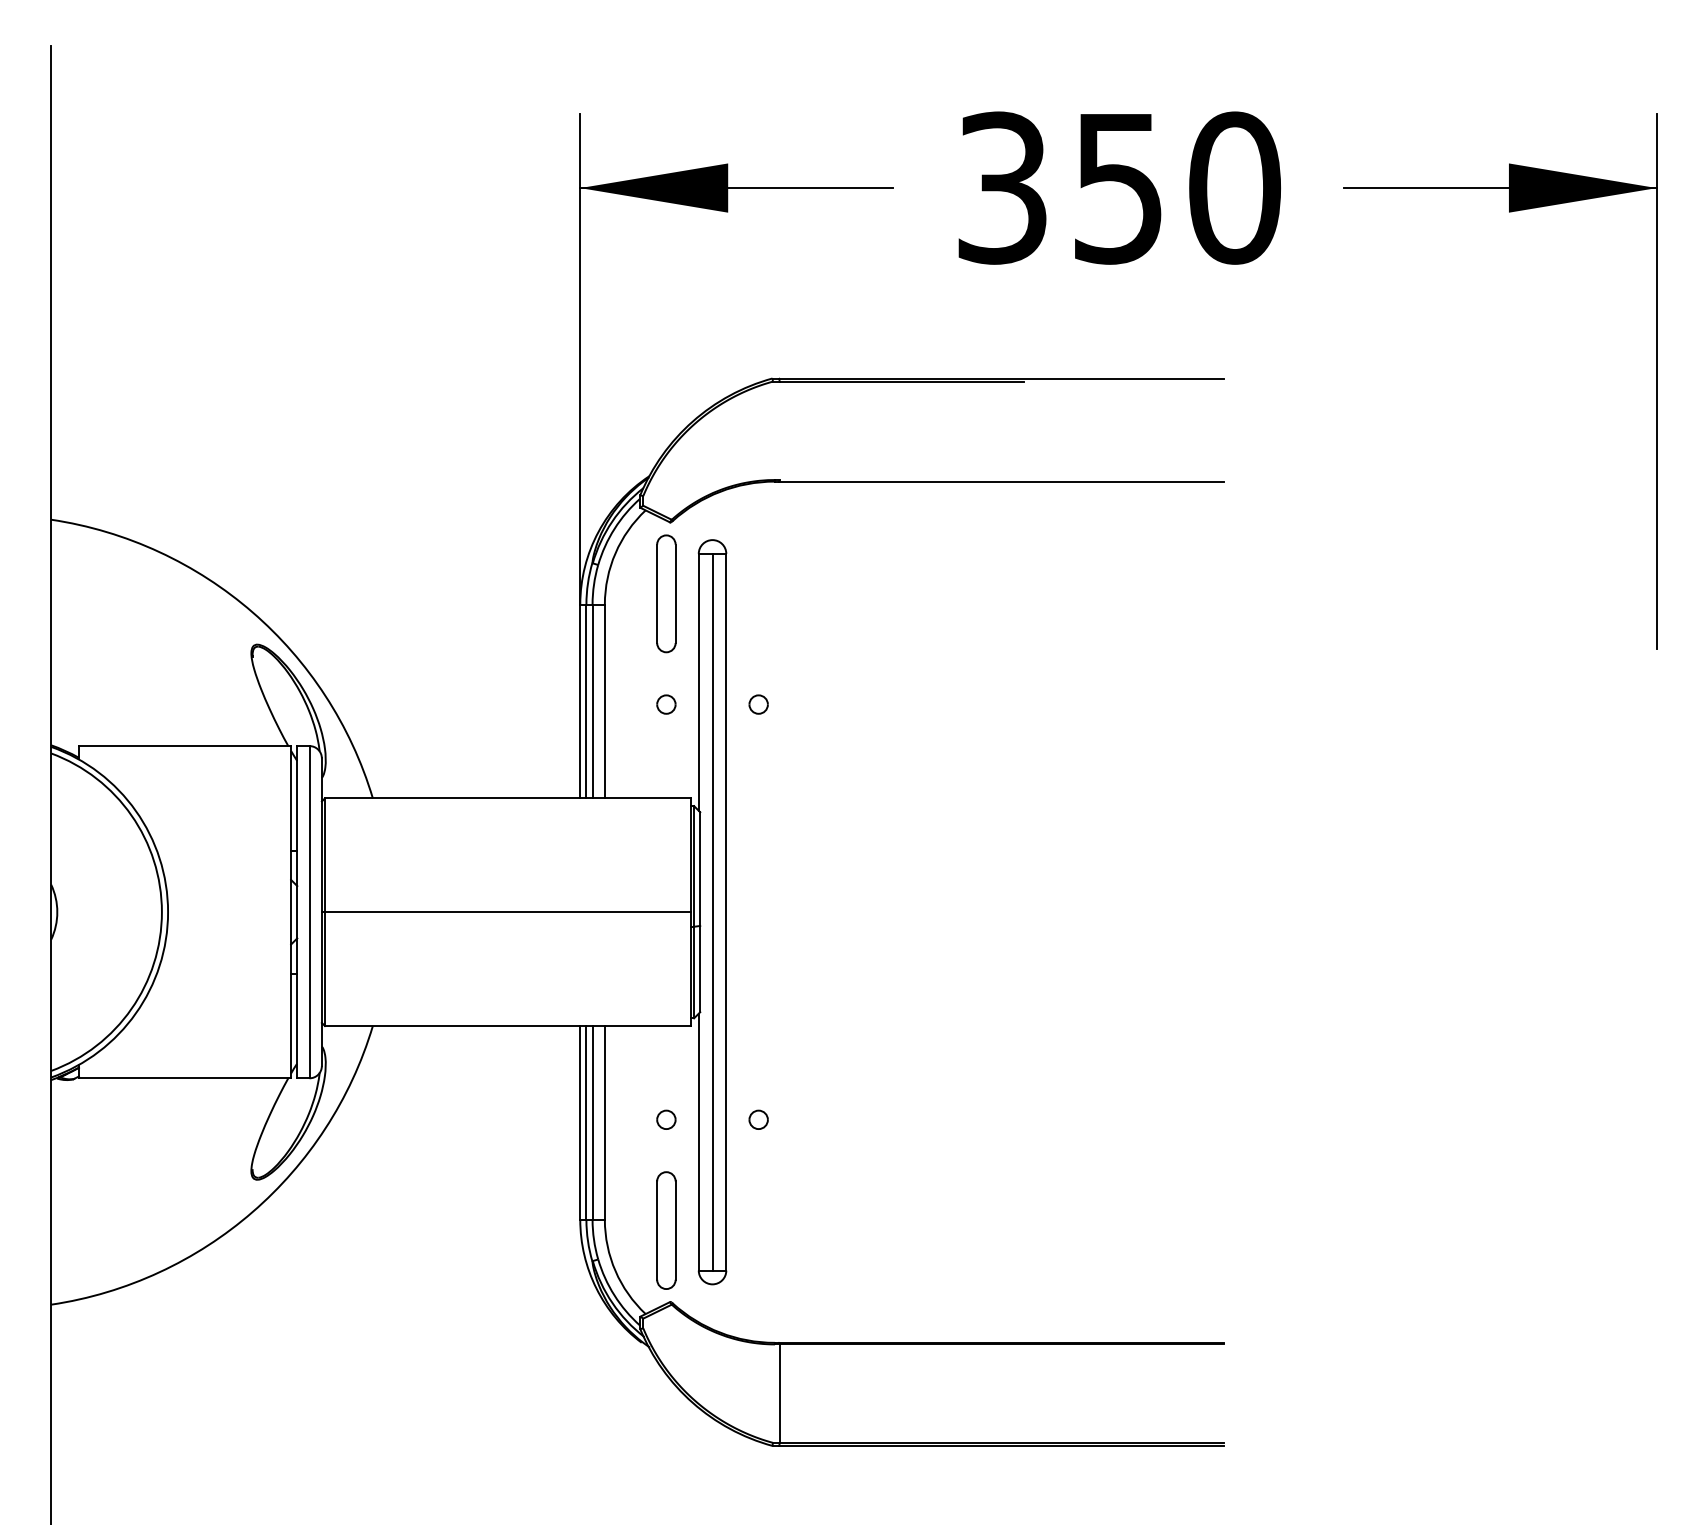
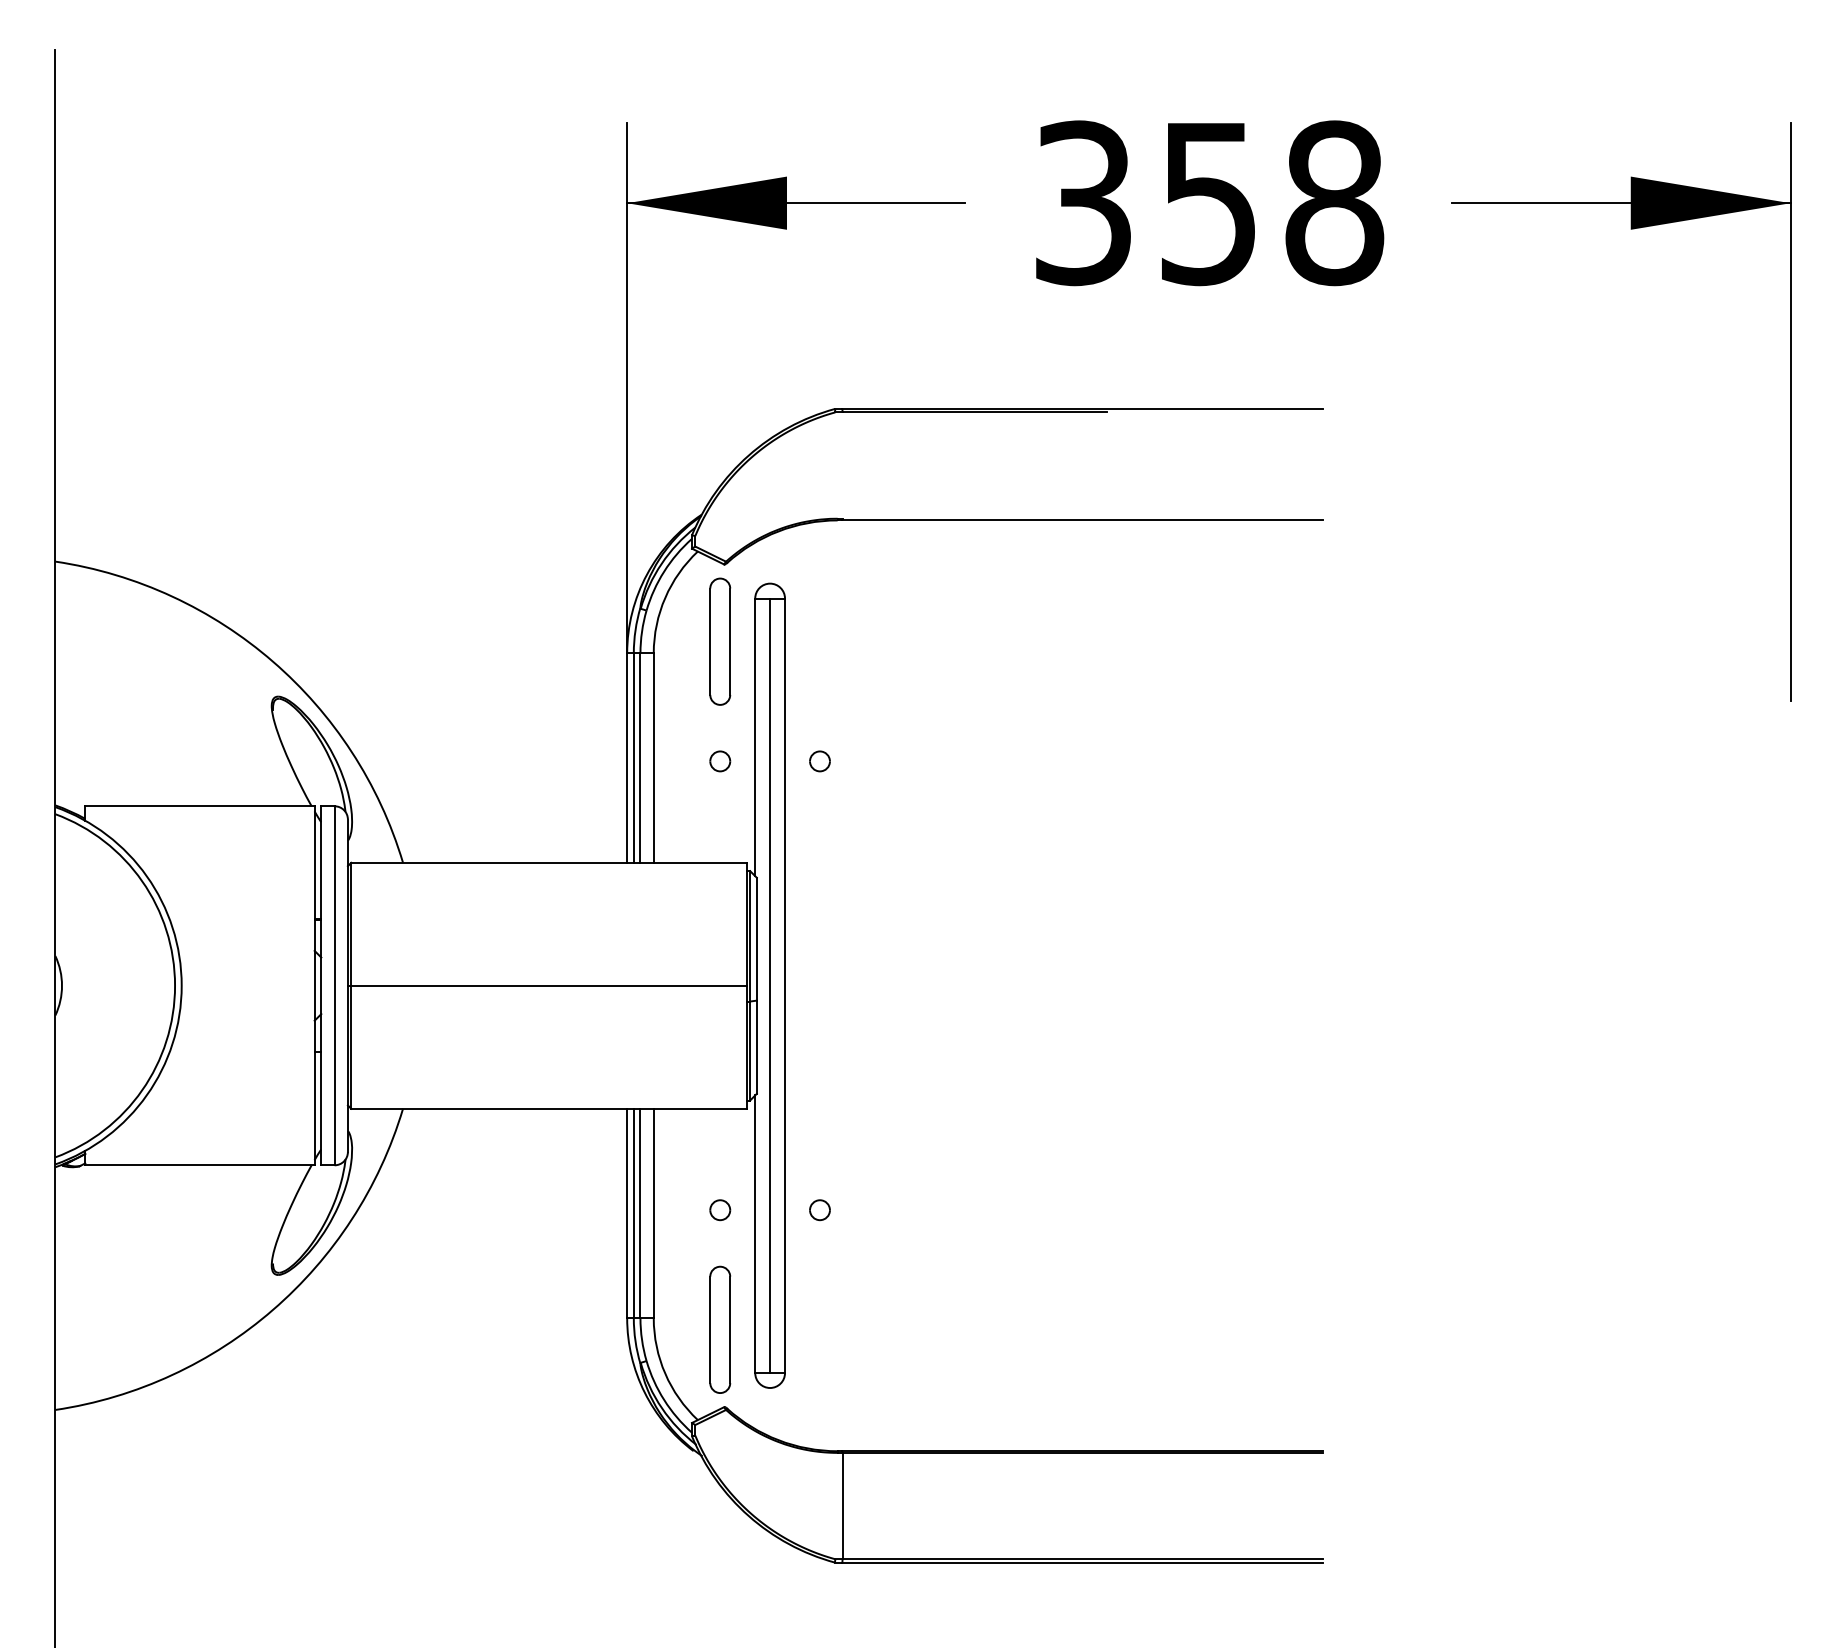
text: (1234, 187) -> (1334, 202), 350 -> 358

